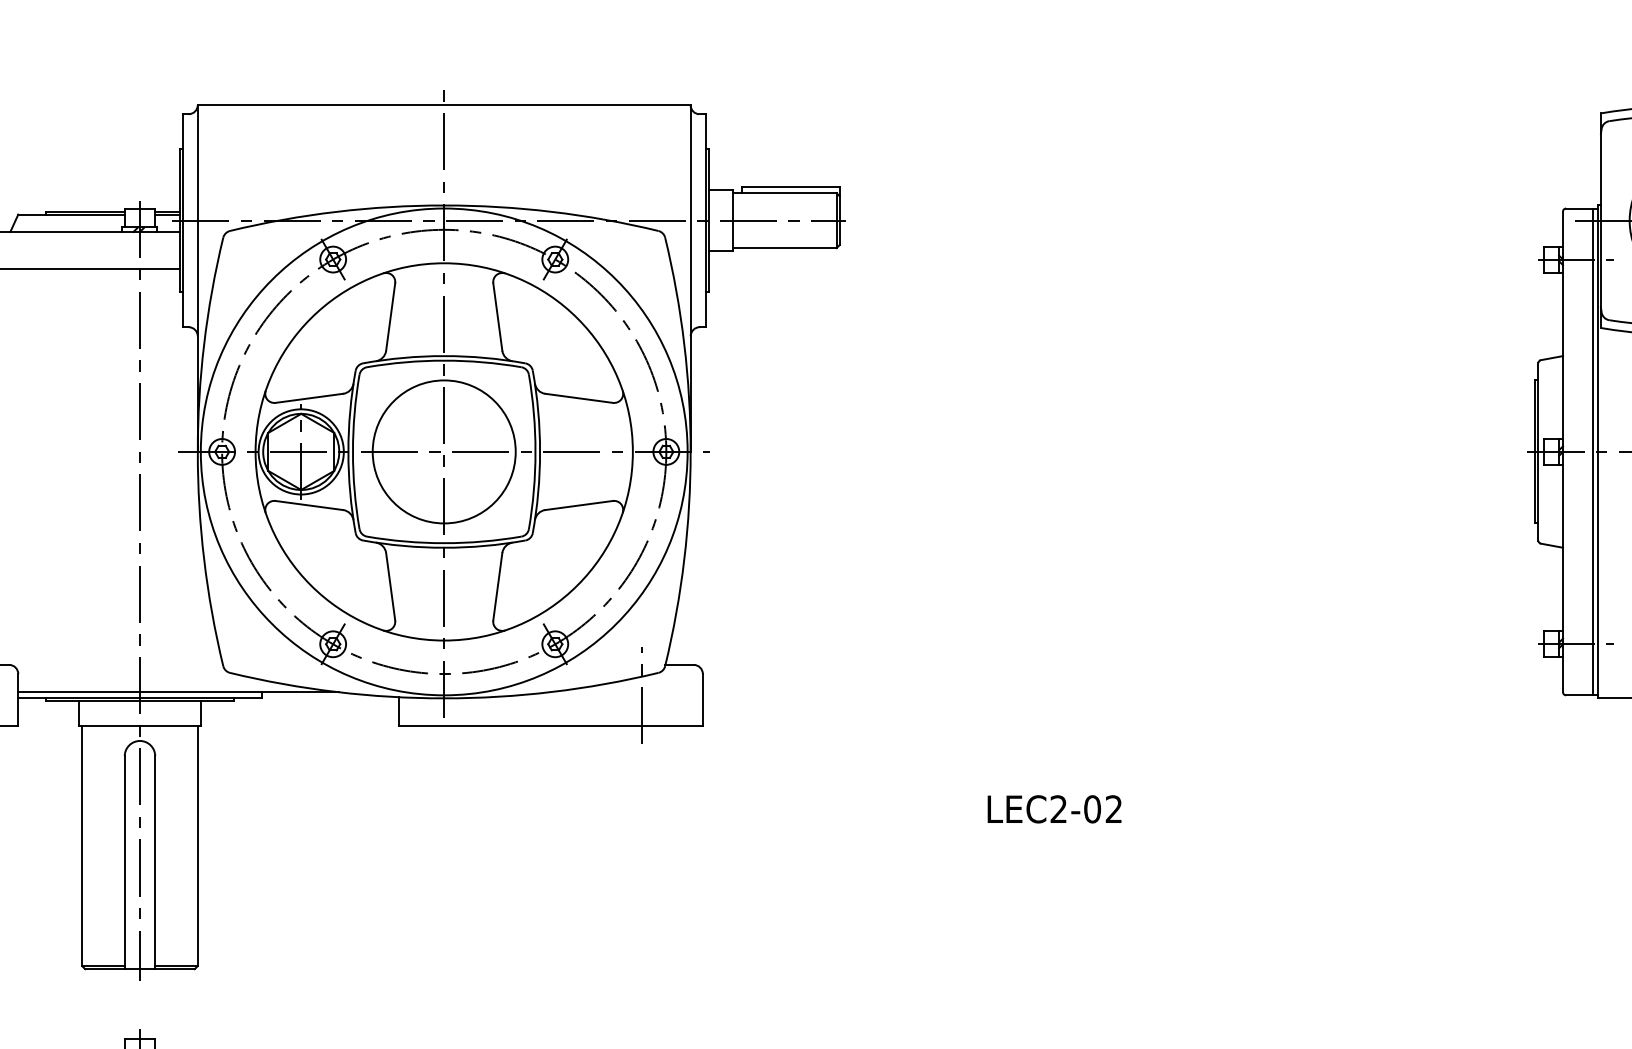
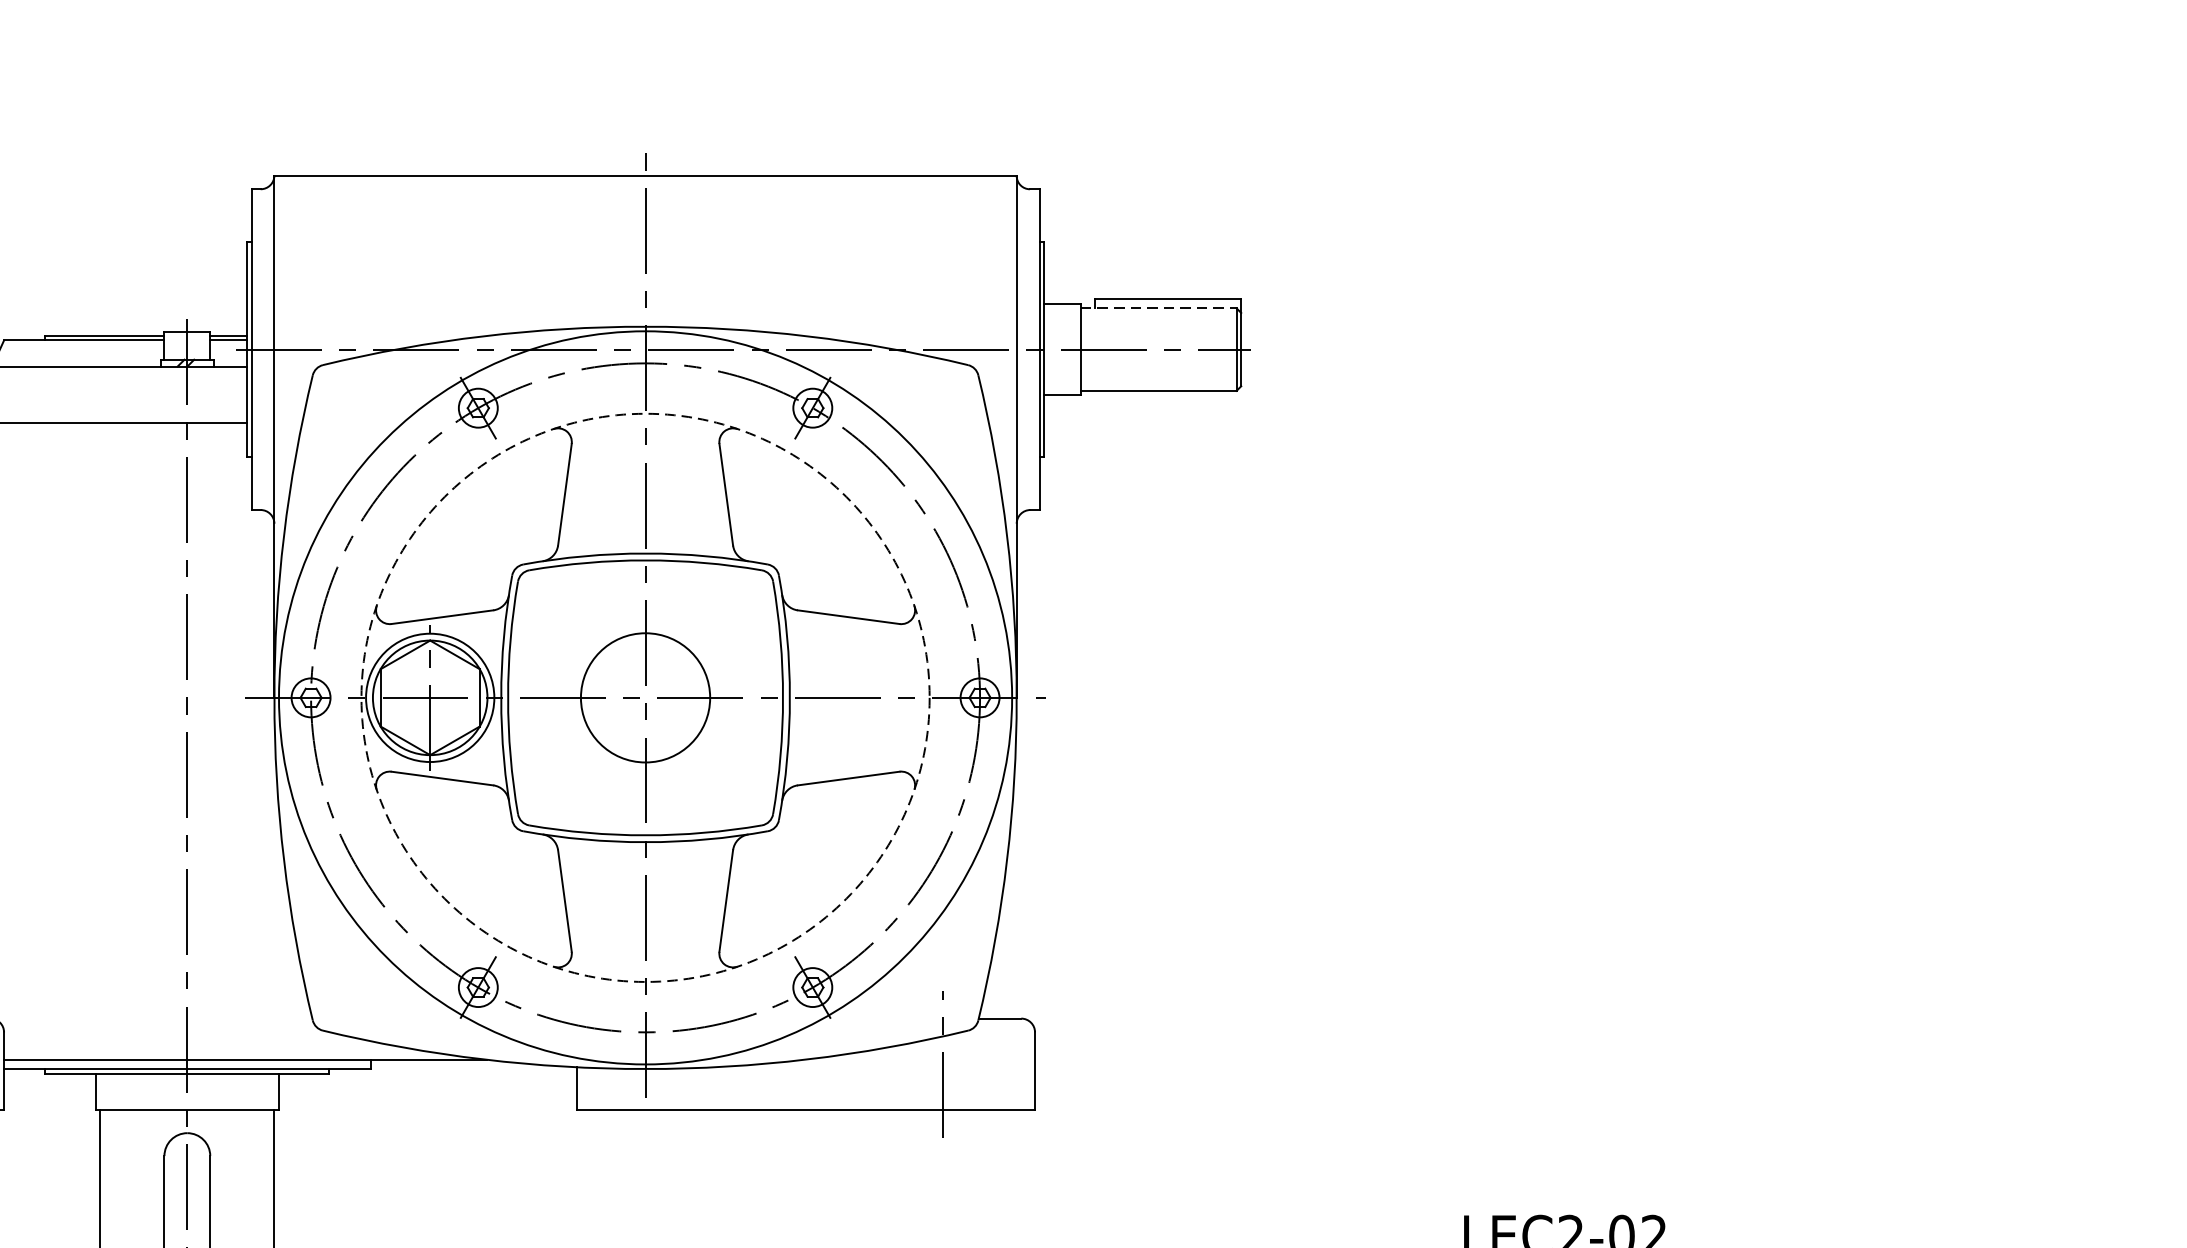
line: (785, 193) -> (1159, 308), solid -> dashed
circle: (443, 451) -> (644, 697), size x0.6
circle: (443, 451) -> (644, 697), solid -> dashed

